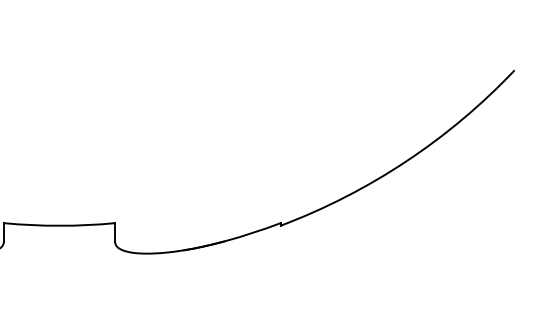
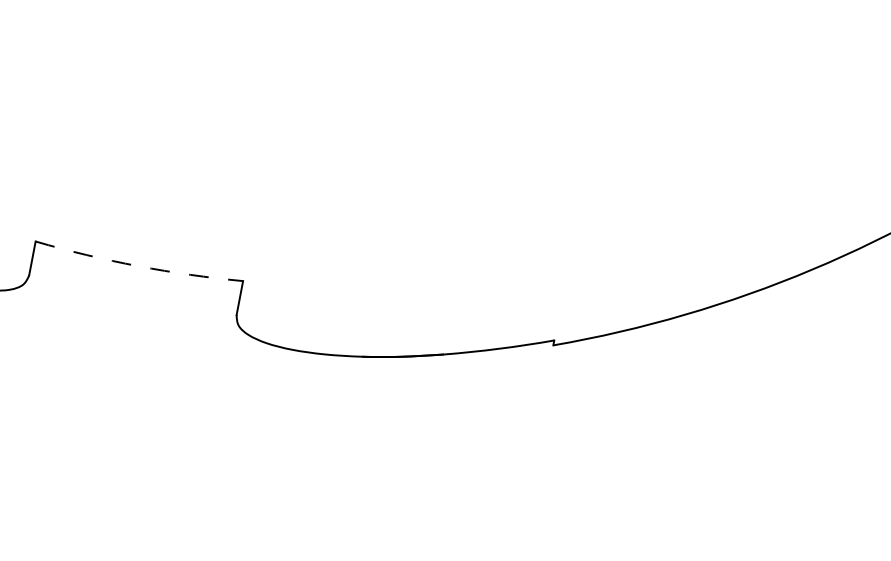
arc: (59, 225) -> (138, 265), solid -> dashed

